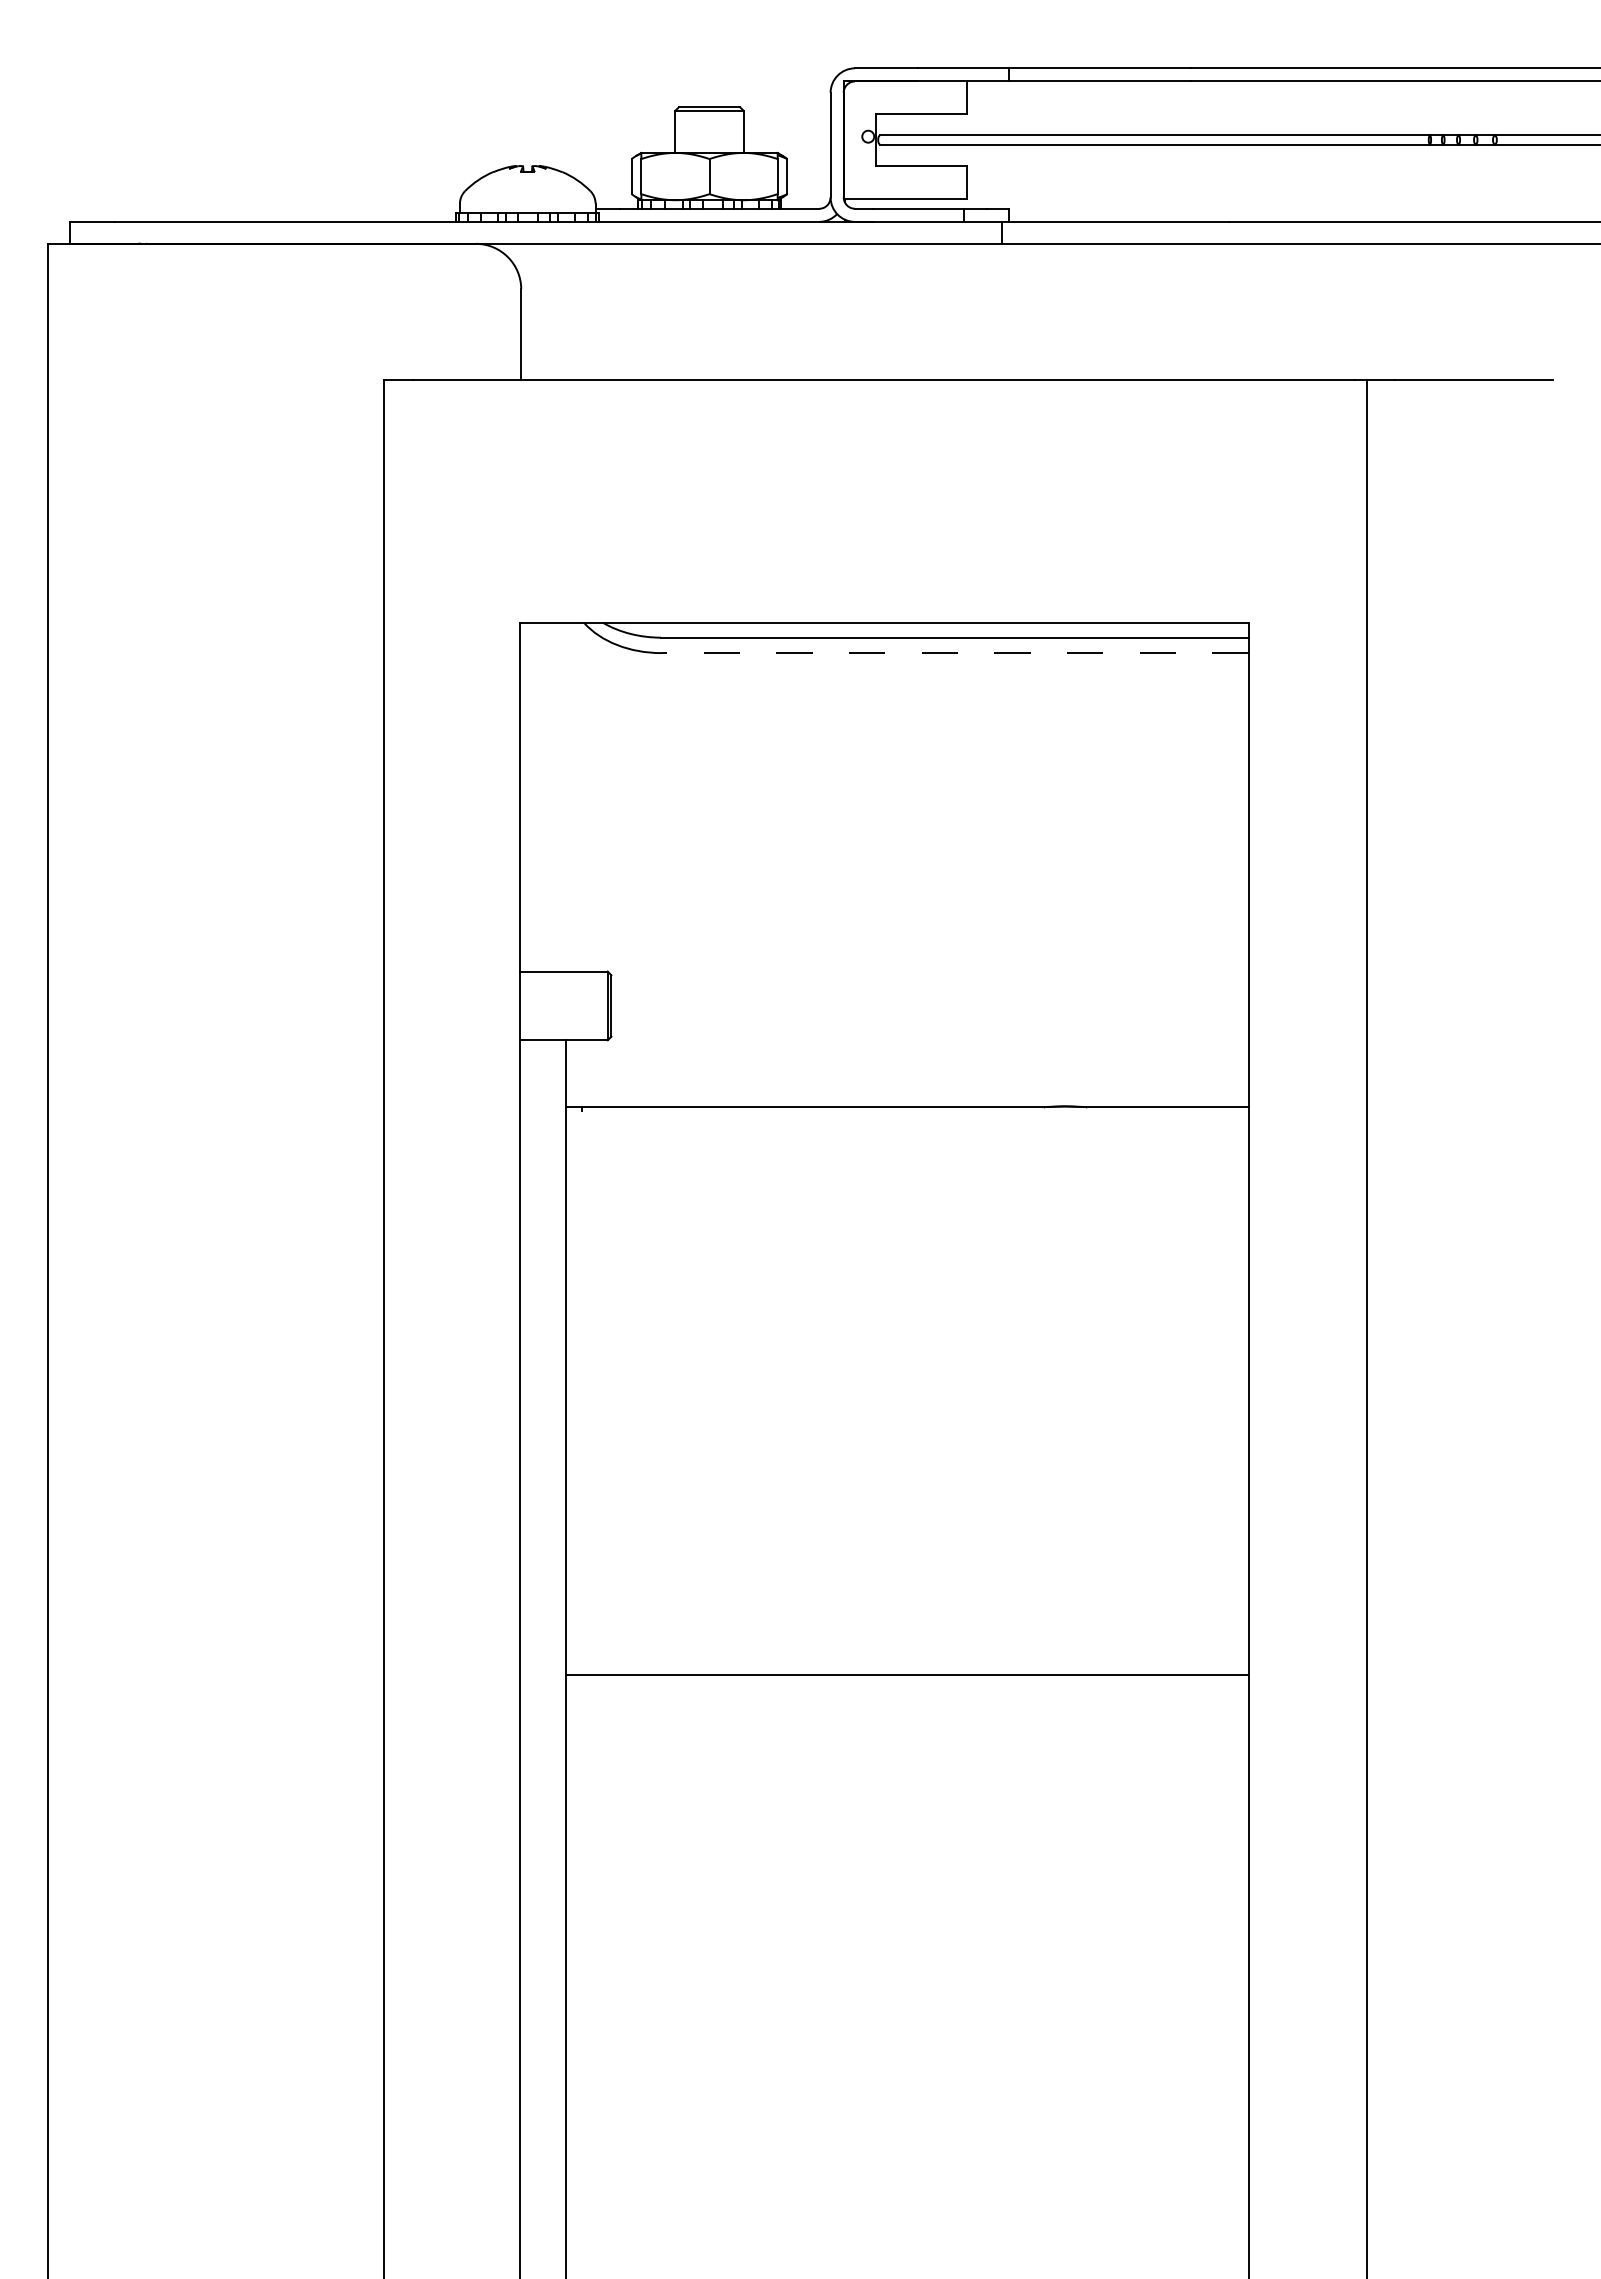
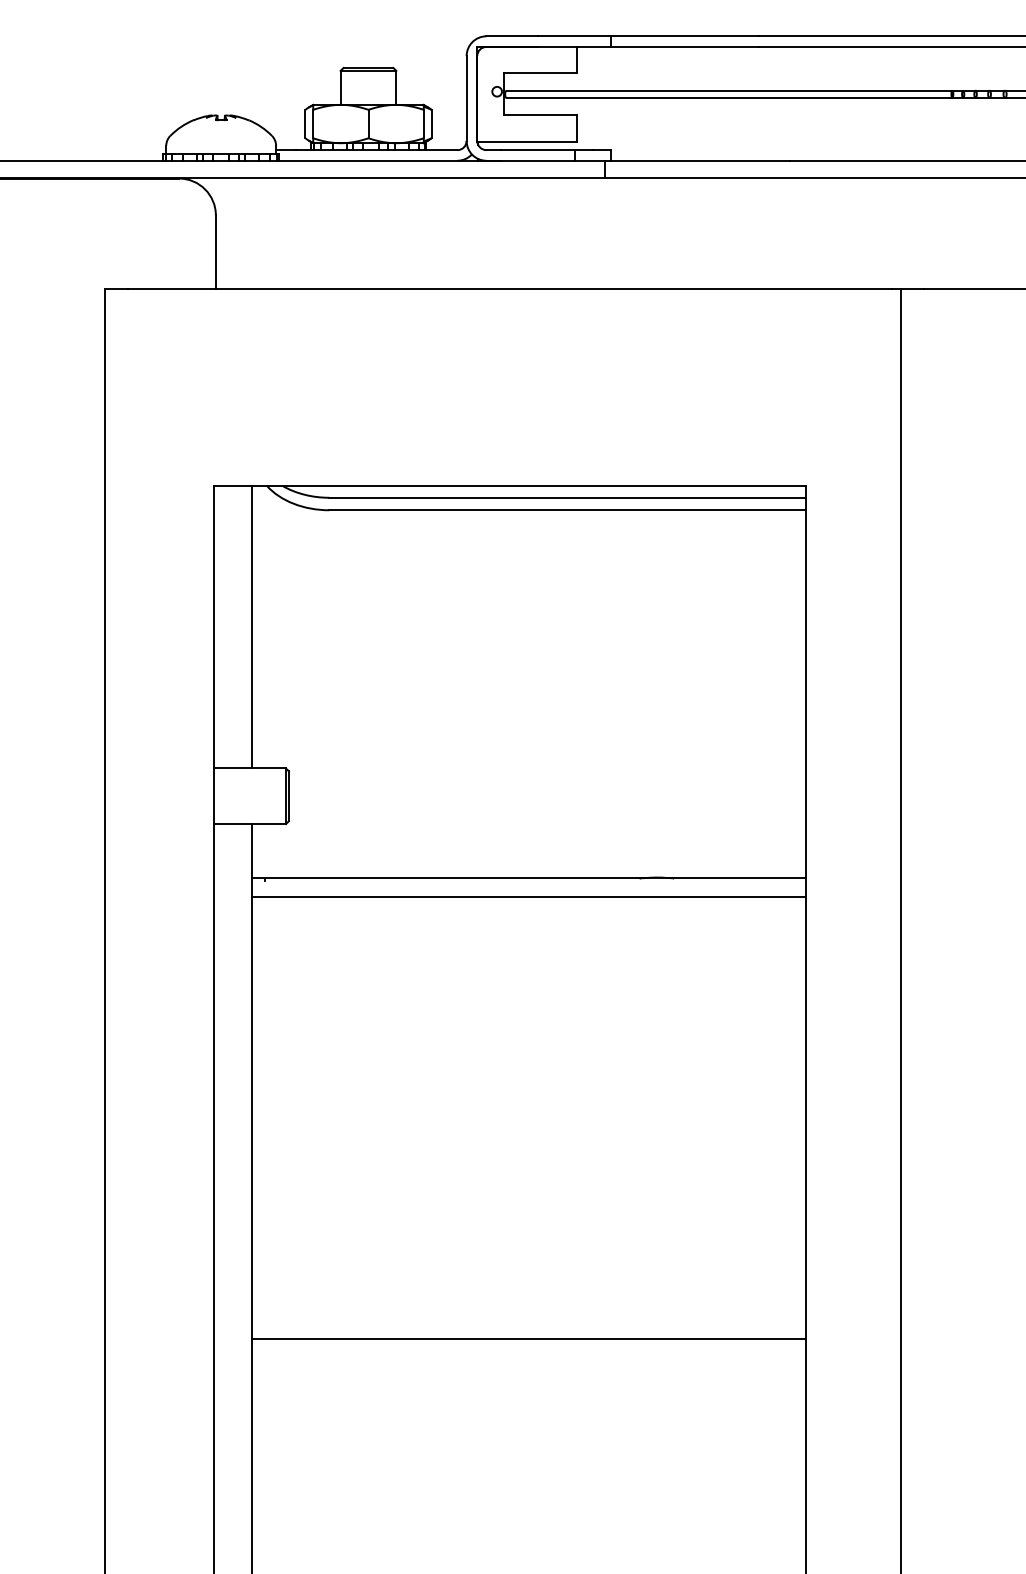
line: (955, 653) -> (567, 510), dashed -> solid
line: (566, 797) -> (252, 627), added
line: (906, 1129) -> (528, 896), added

